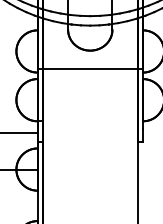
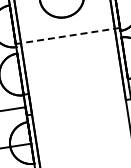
line: (90, 69) -> (68, 35), solid -> dashed

